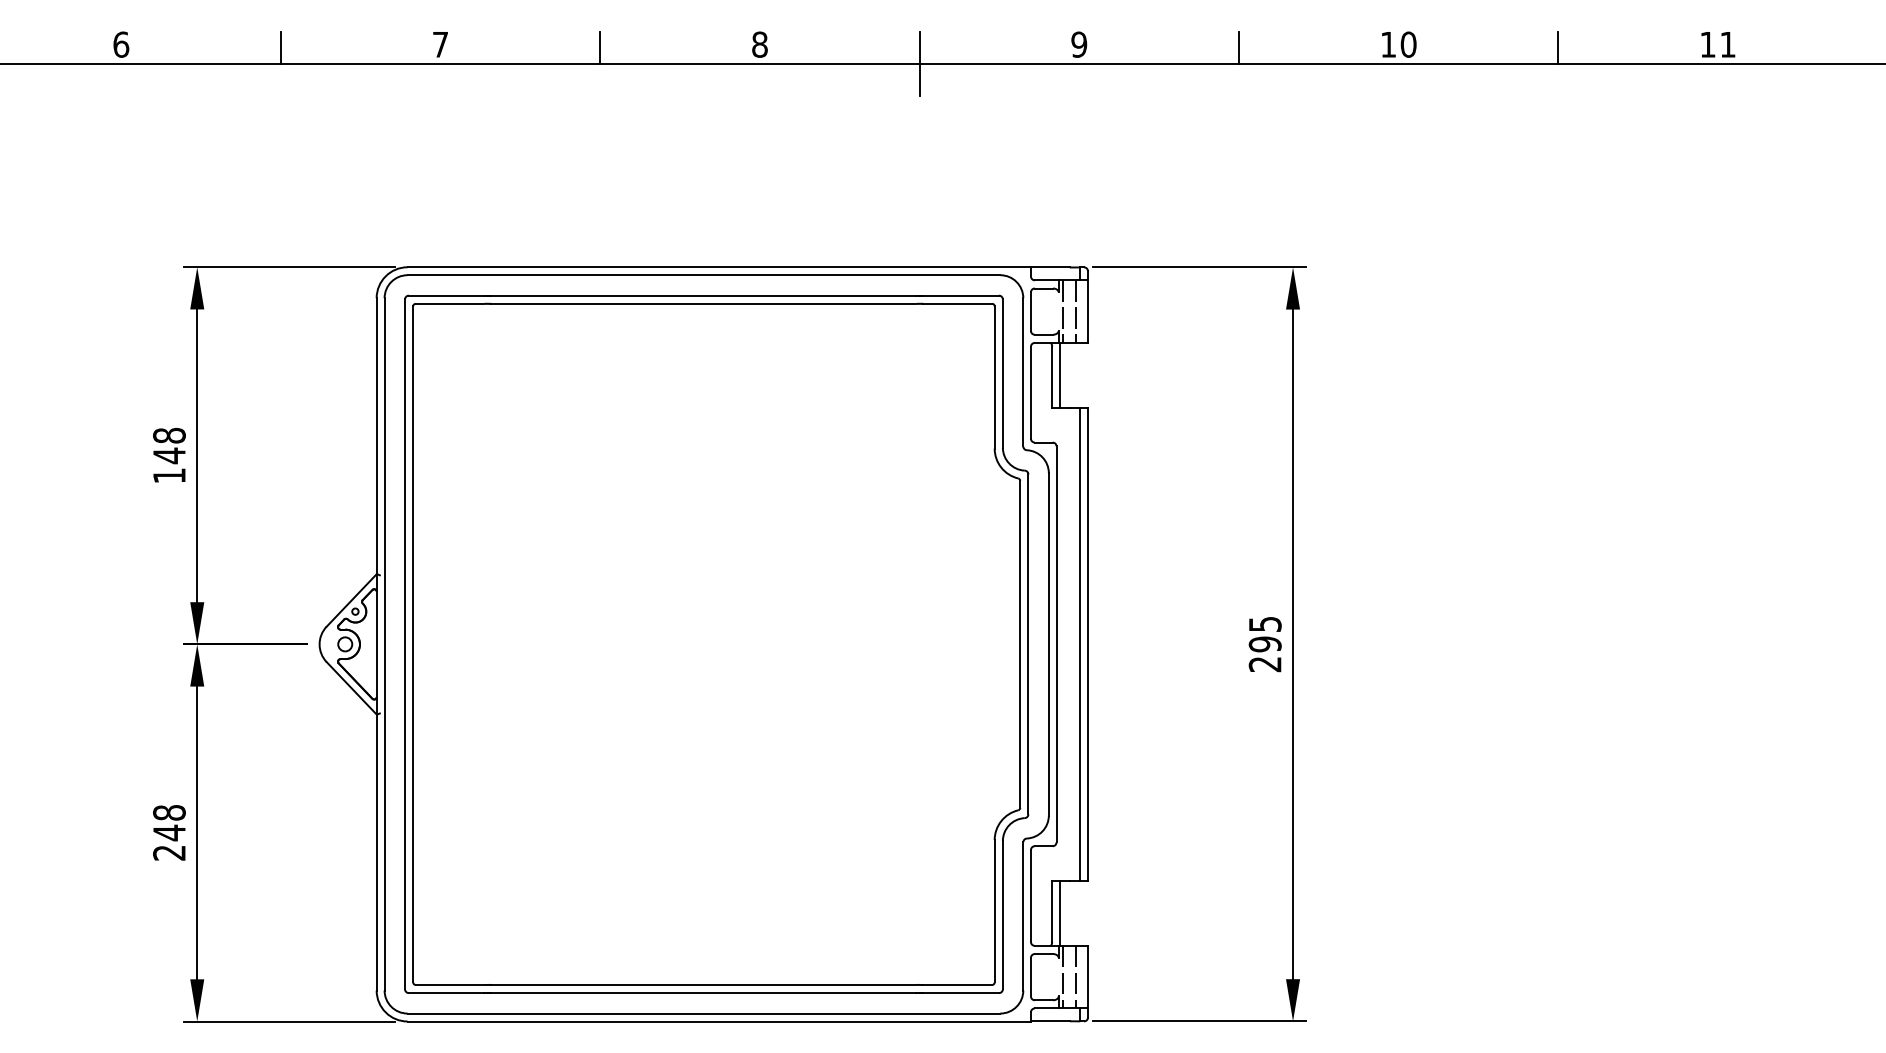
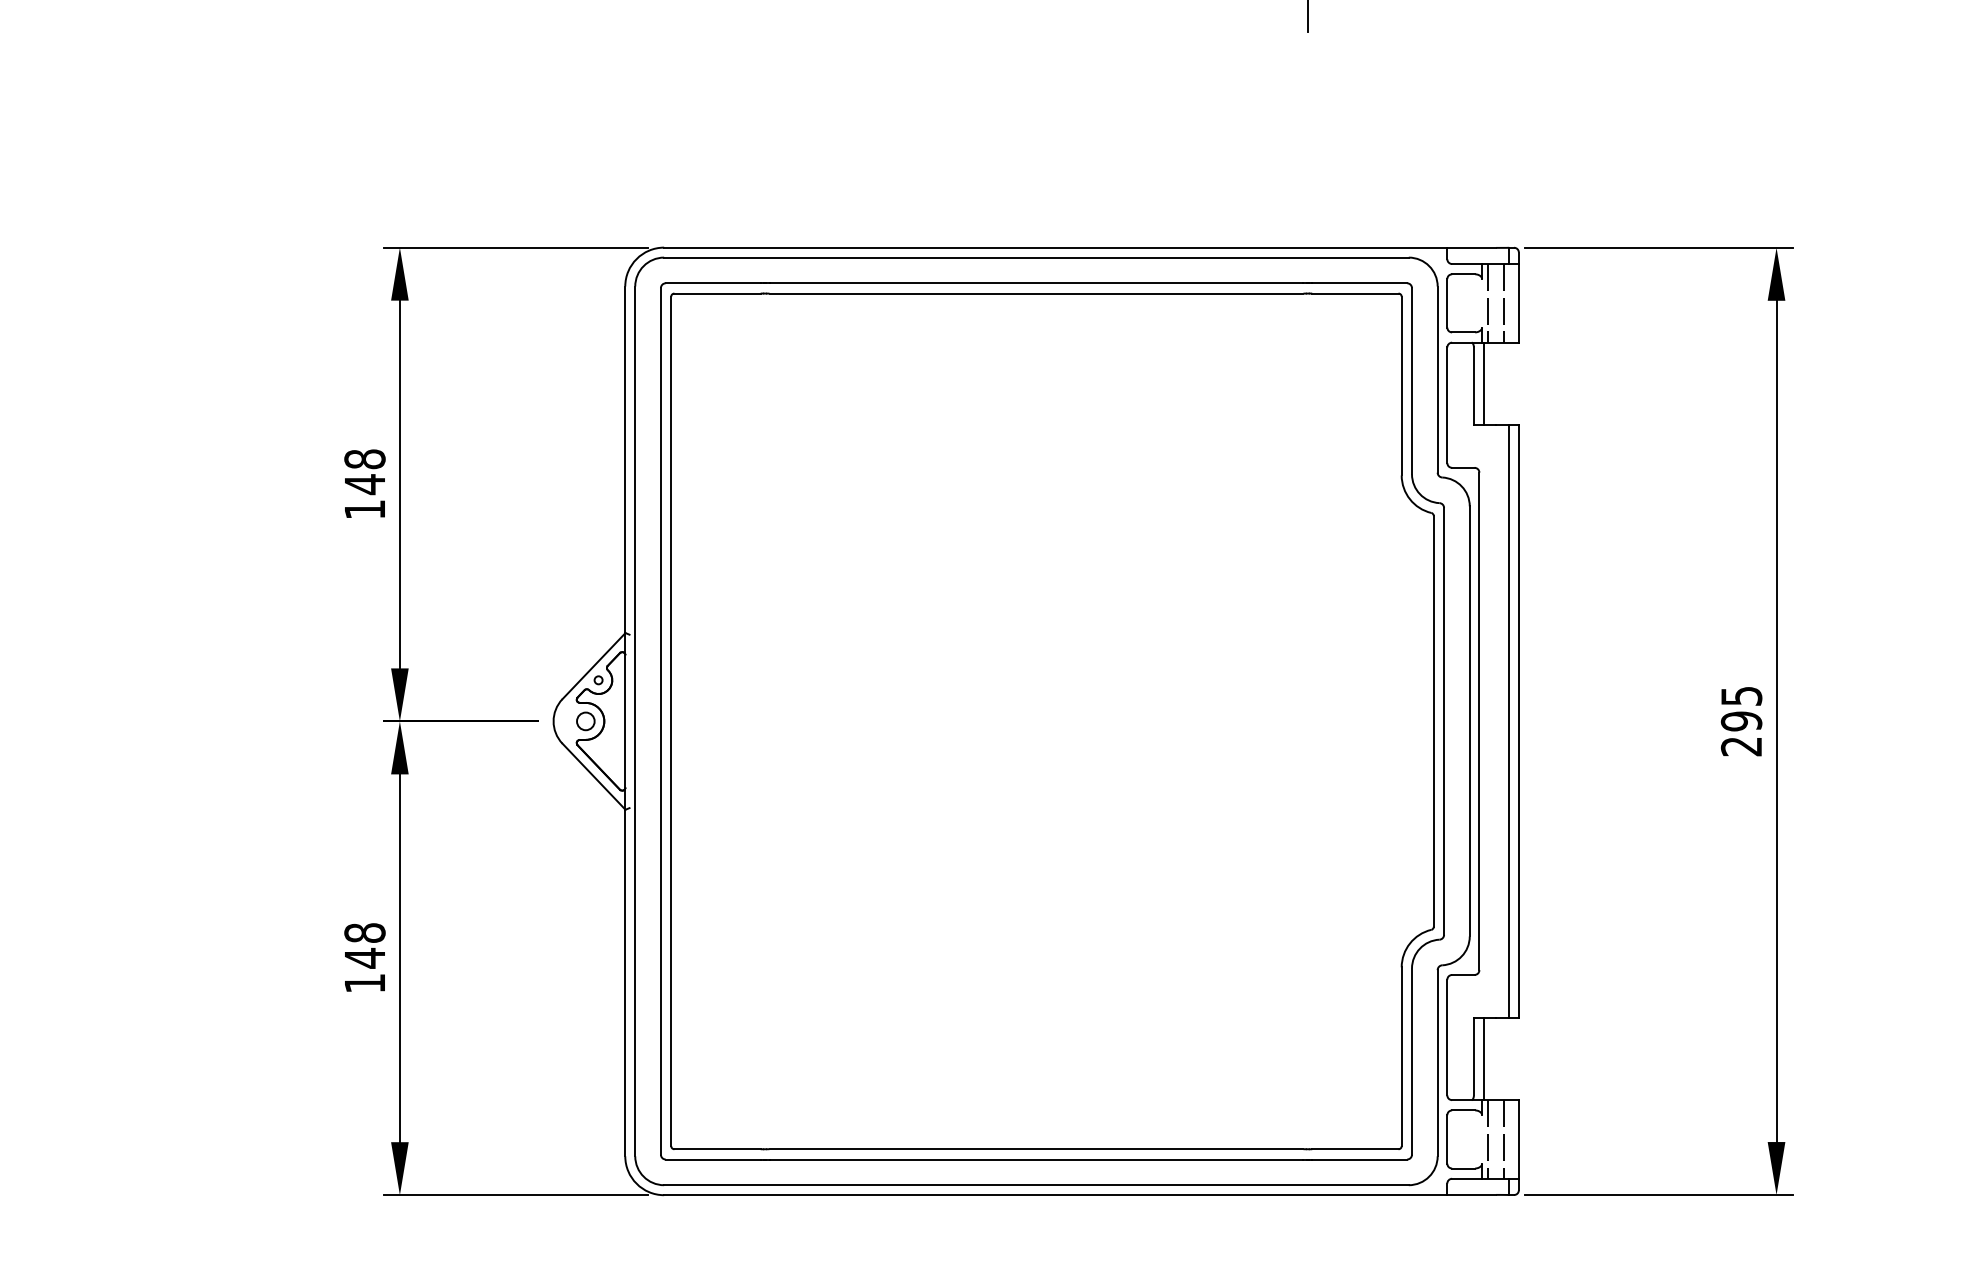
text: (169, 852) -> (365, 982), 248 -> 148

